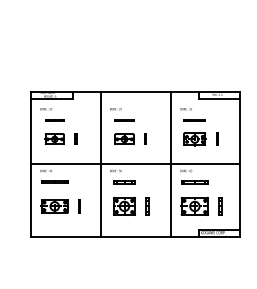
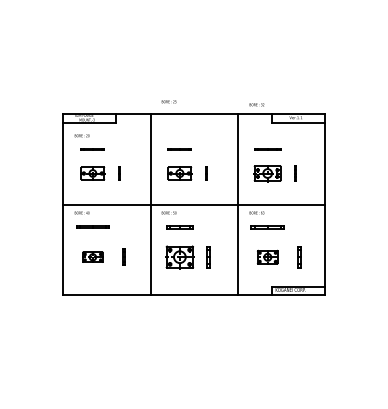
text: (115, 108) -> (168, 101), moved
text: (185, 108) -> (256, 104), moved
part: (54, 206) -> (92, 257), size x0.6
part: (194, 206) -> (267, 257), size x0.6

